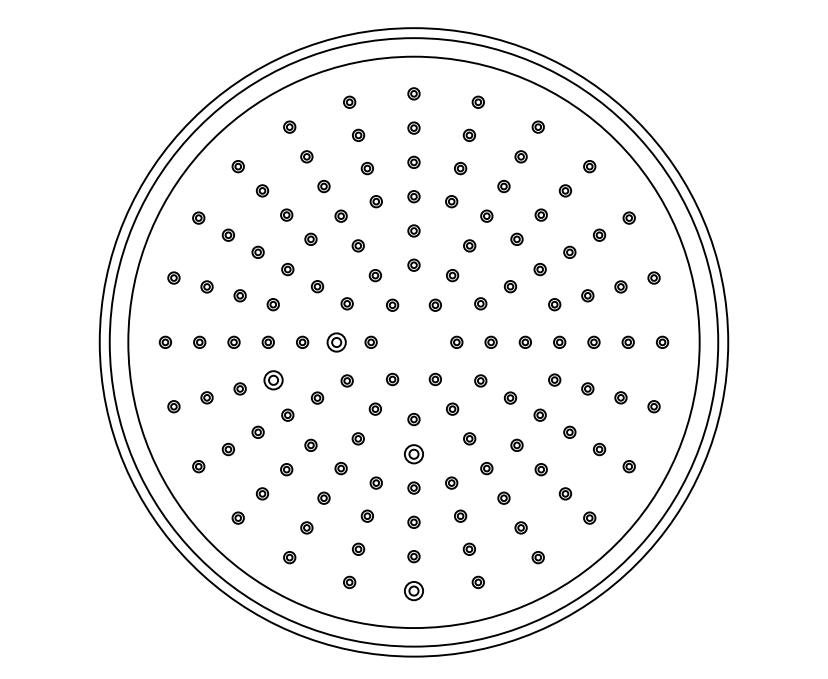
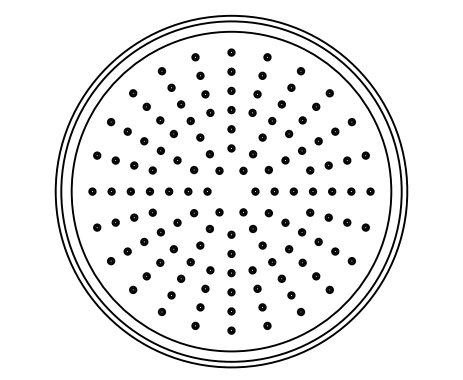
part: (337, 342) -> (188, 191), size x0.62
part: (272, 379) -> (152, 212), size x0.62
part: (414, 453) -> (231, 253), size x0.62
part: (414, 590) -> (231, 330), size x0.62

